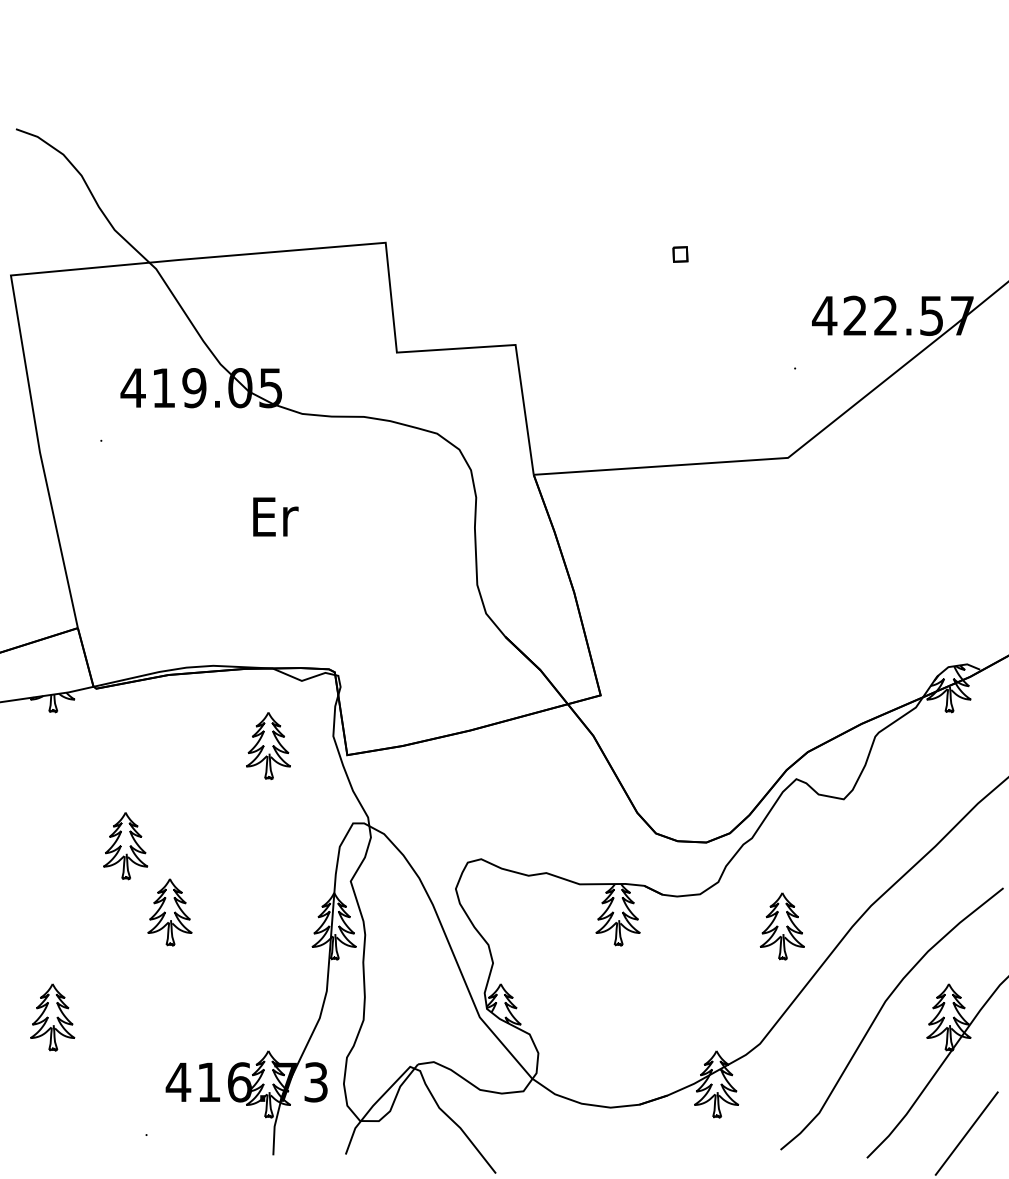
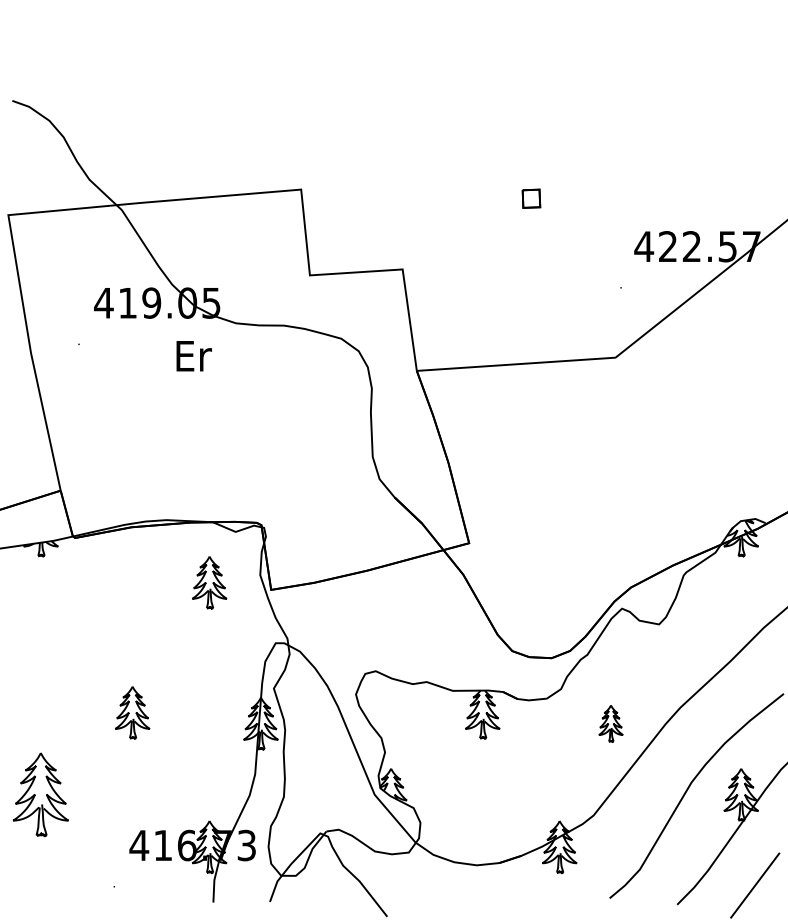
part: (680, 254) -> (531, 198), size x1.6
text: (275, 516) -> (193, 355), moved
part: (125, 846) -> (97, 661), removed
part: (781, 926) -> (610, 723), size x0.7
part: (52, 1017) -> (40, 794), size x1.6

